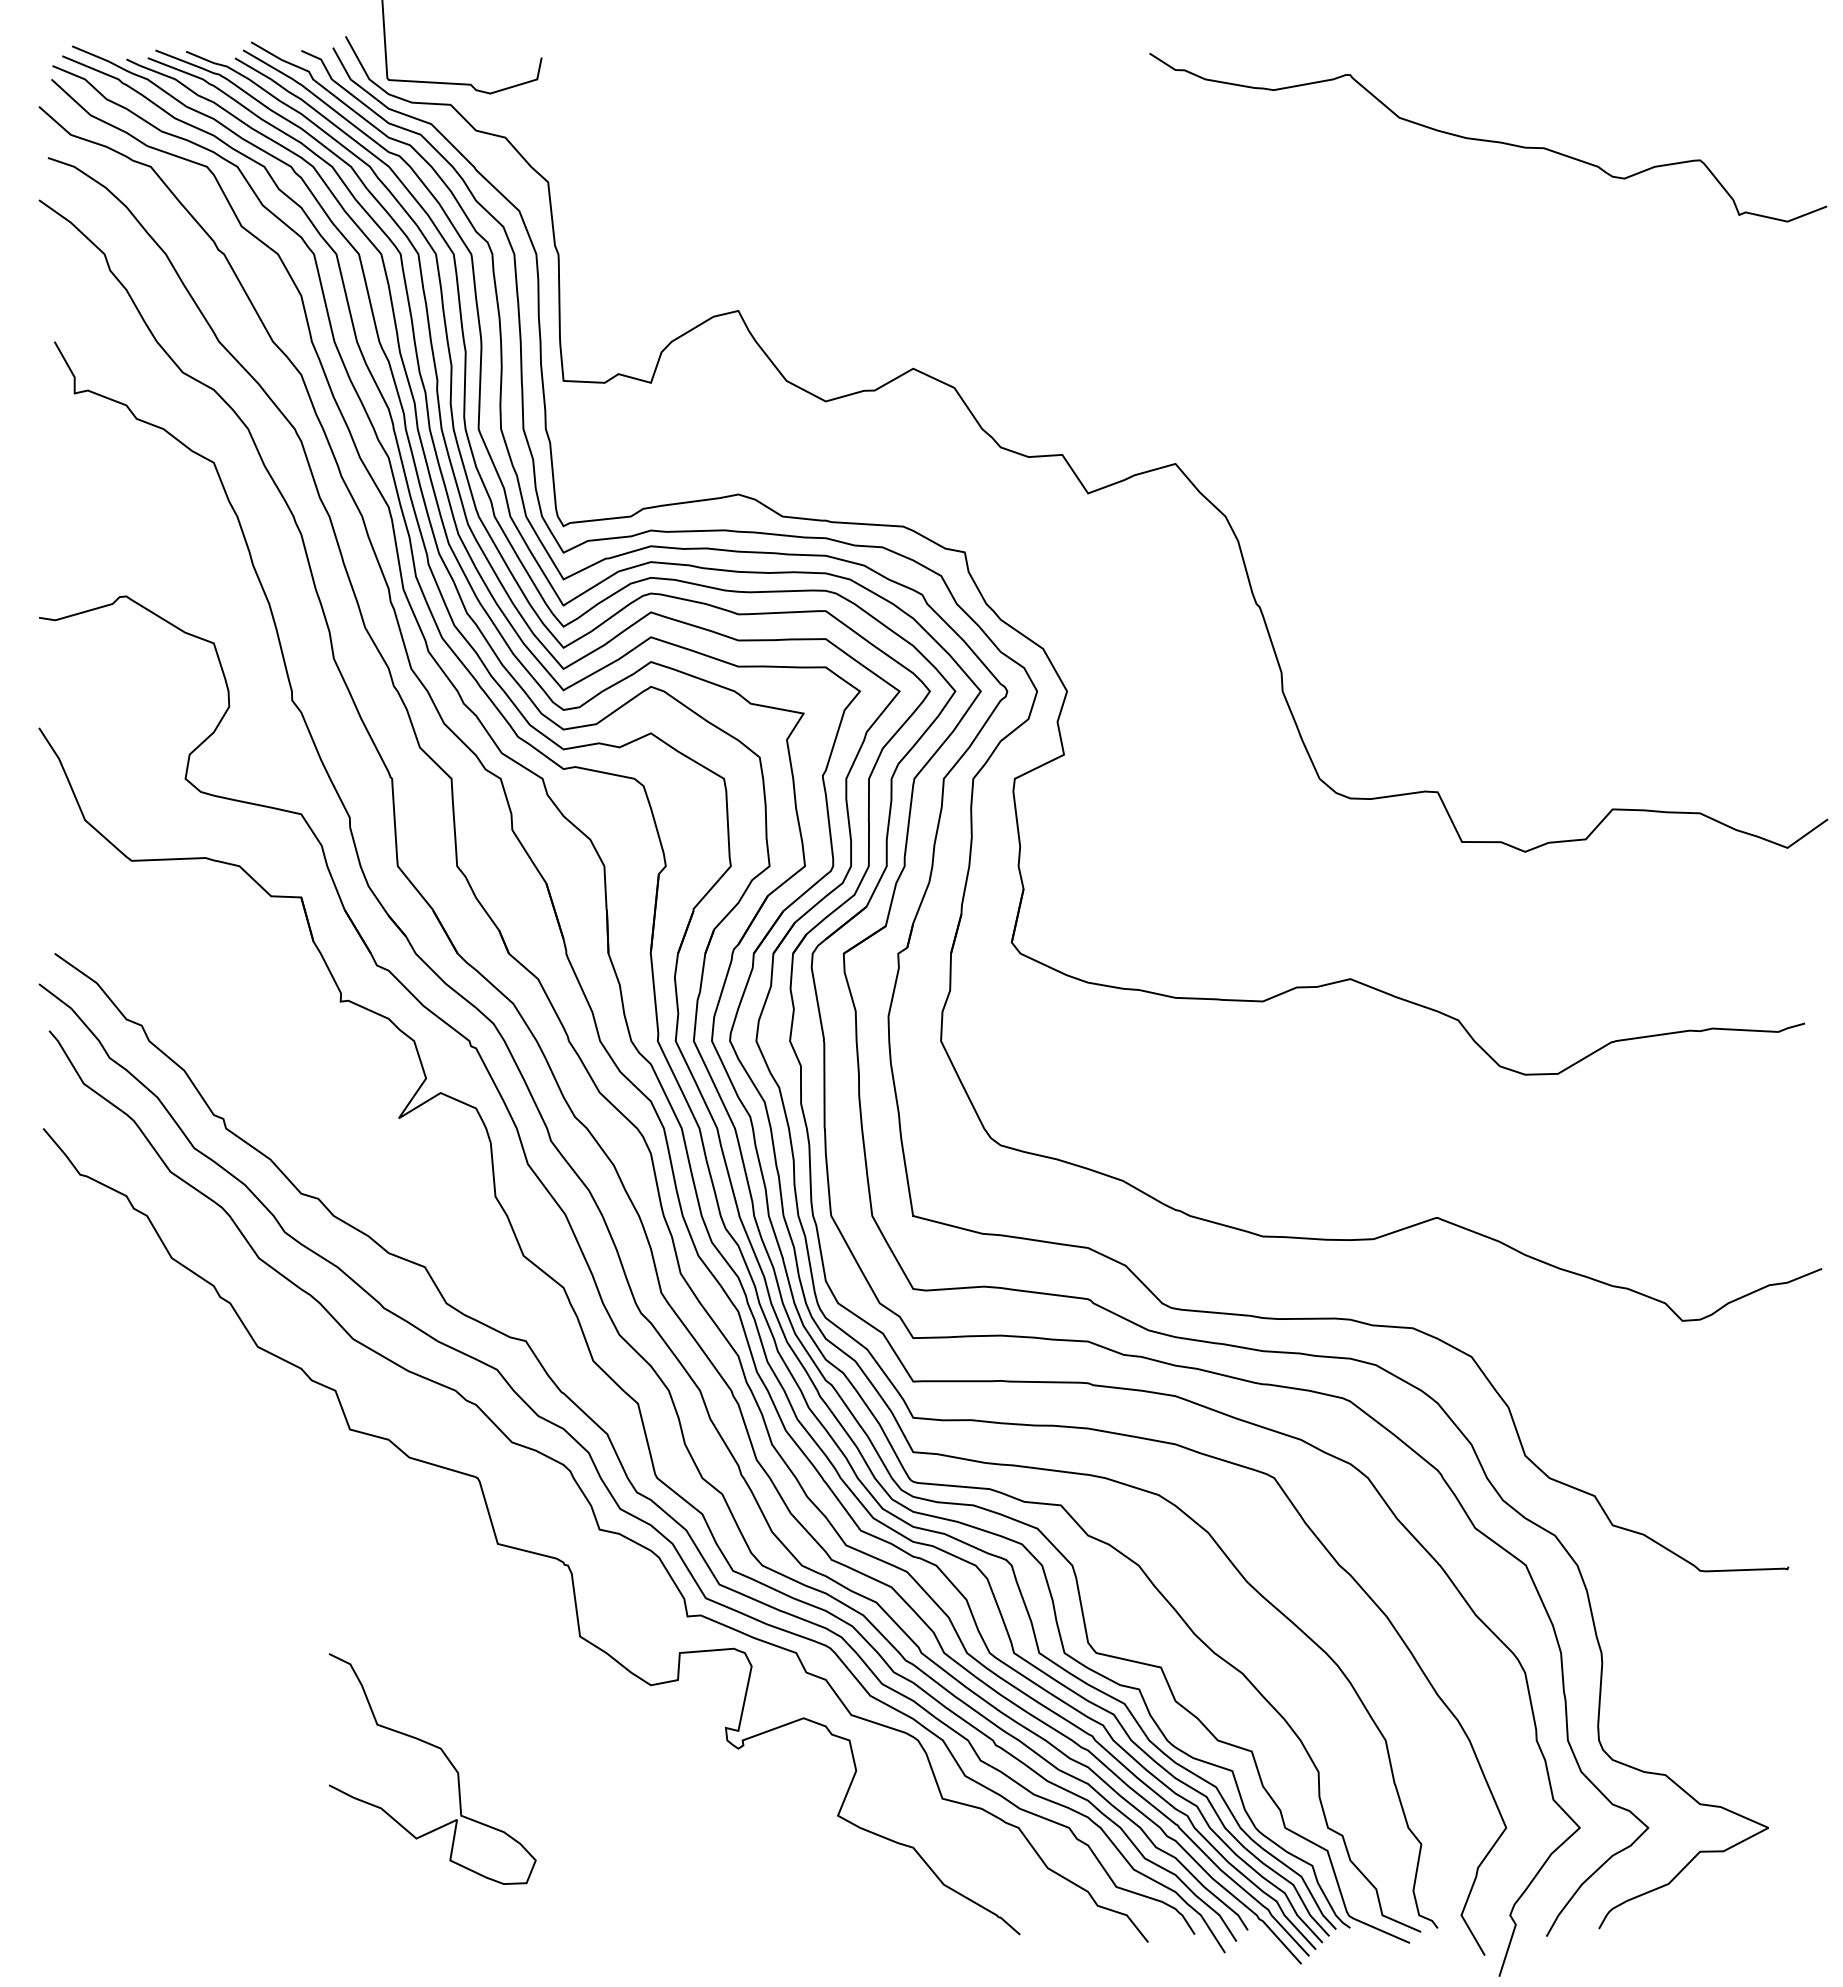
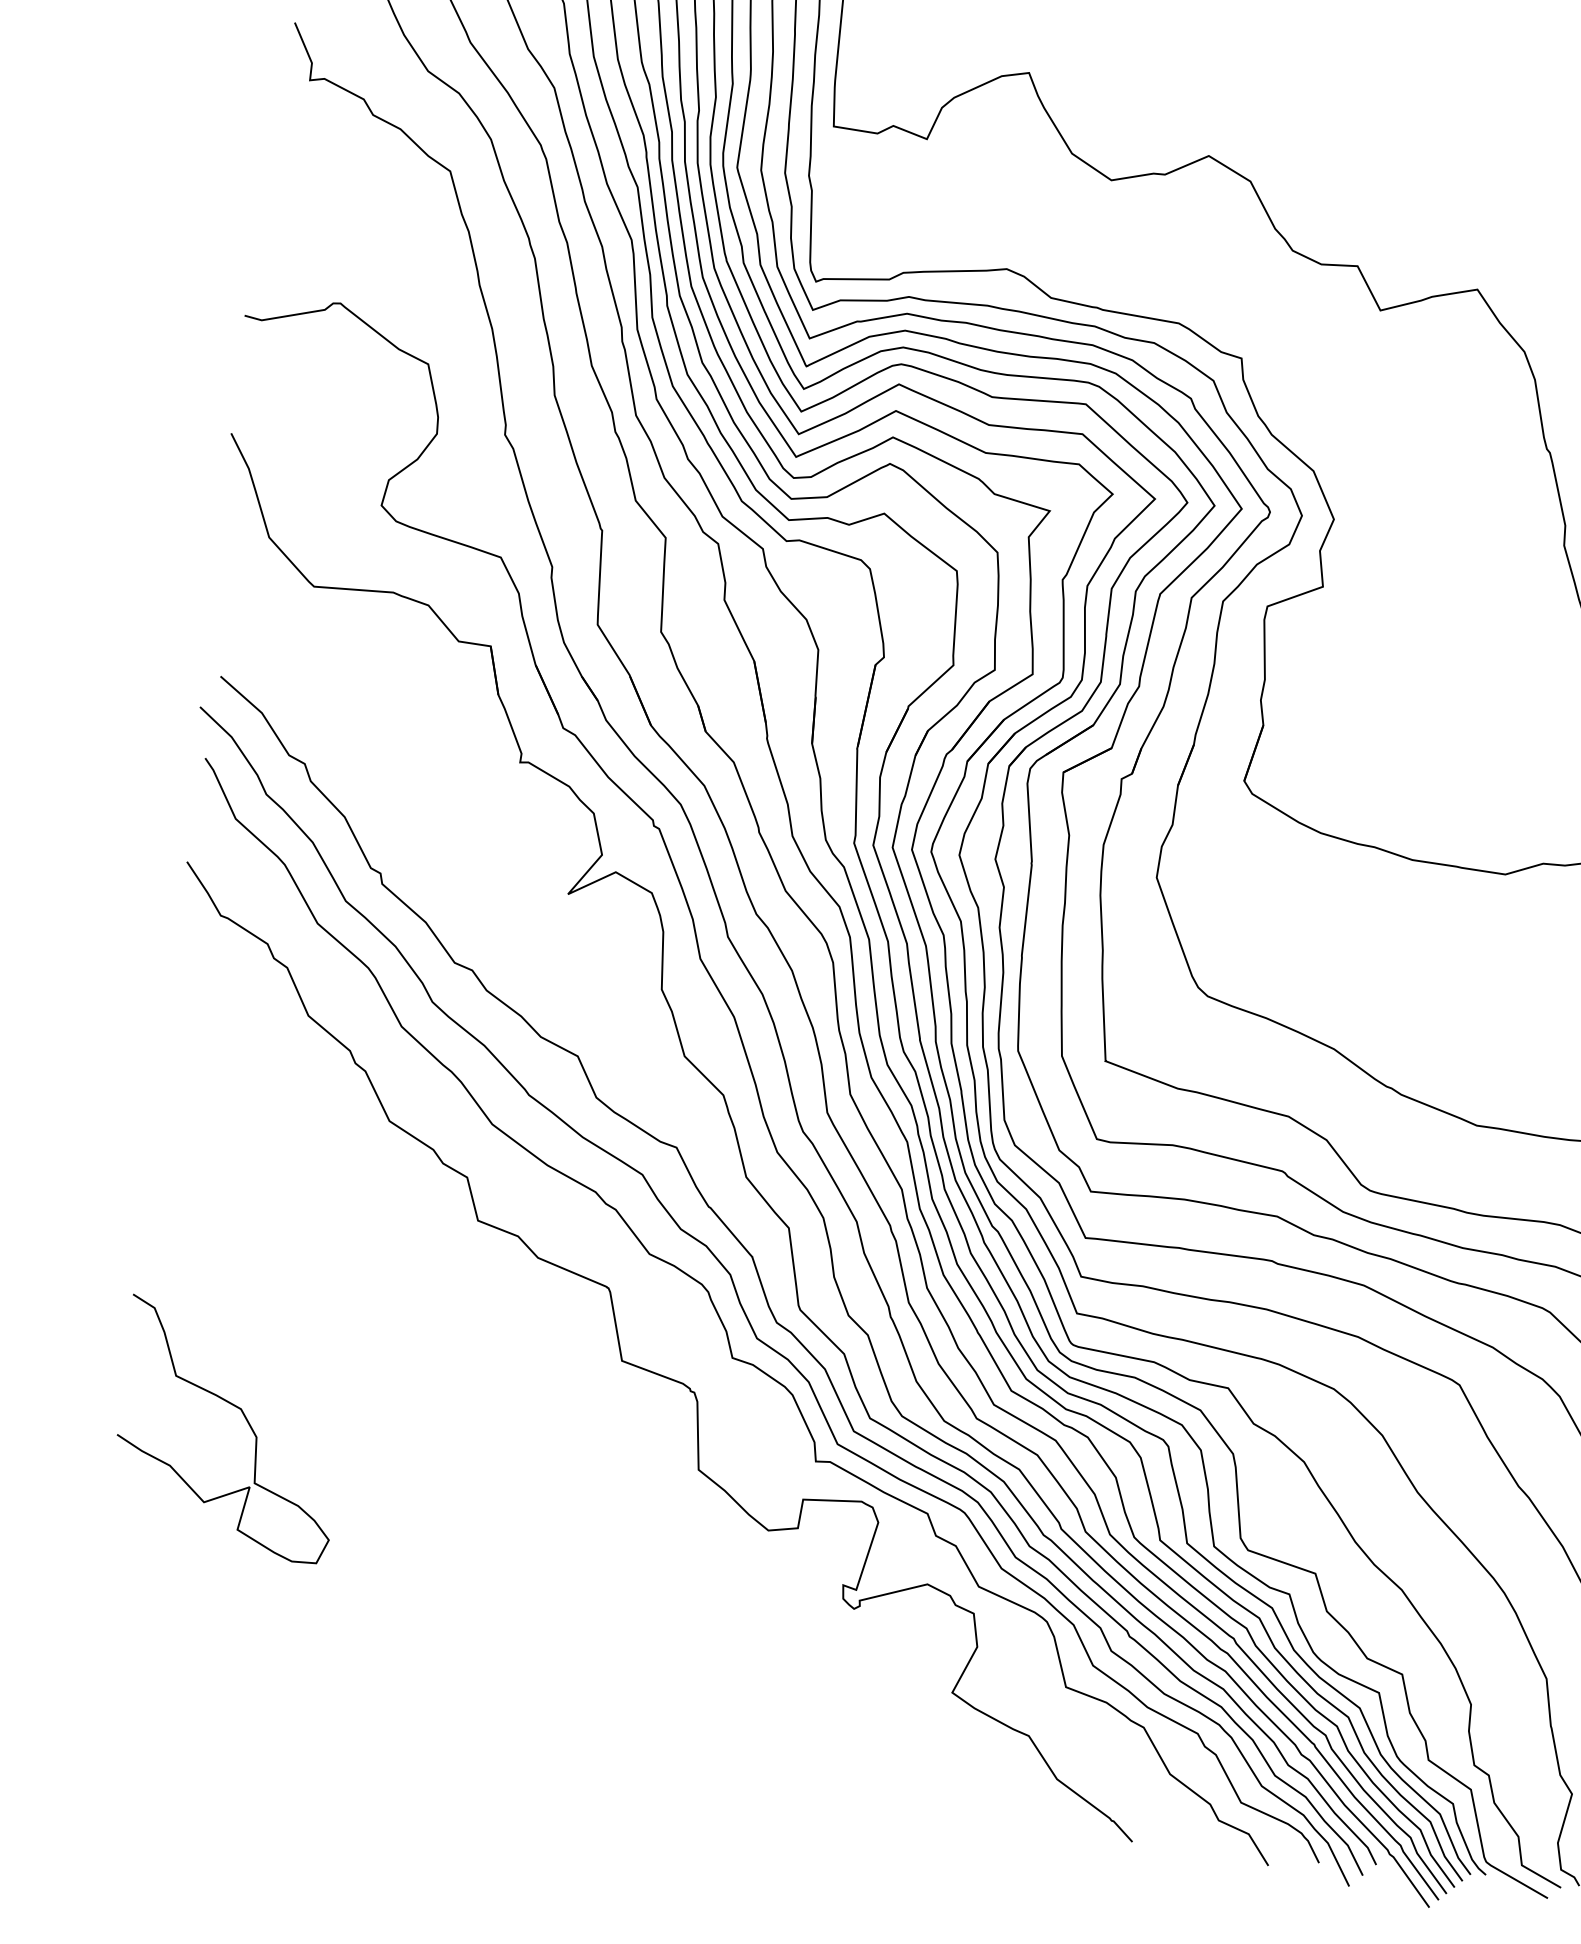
curve: (446, 1758) -> (245, 1420), moved

